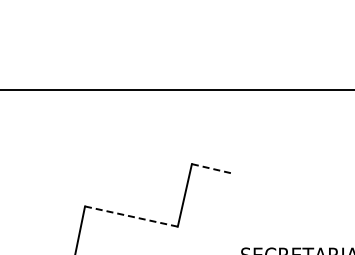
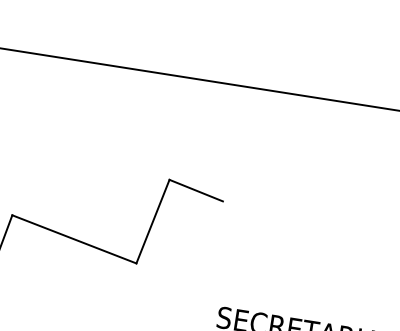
line: (211, 168) -> (195, 190), dashed -> solid
line: (130, 216) -> (73, 239), dashed -> solid

